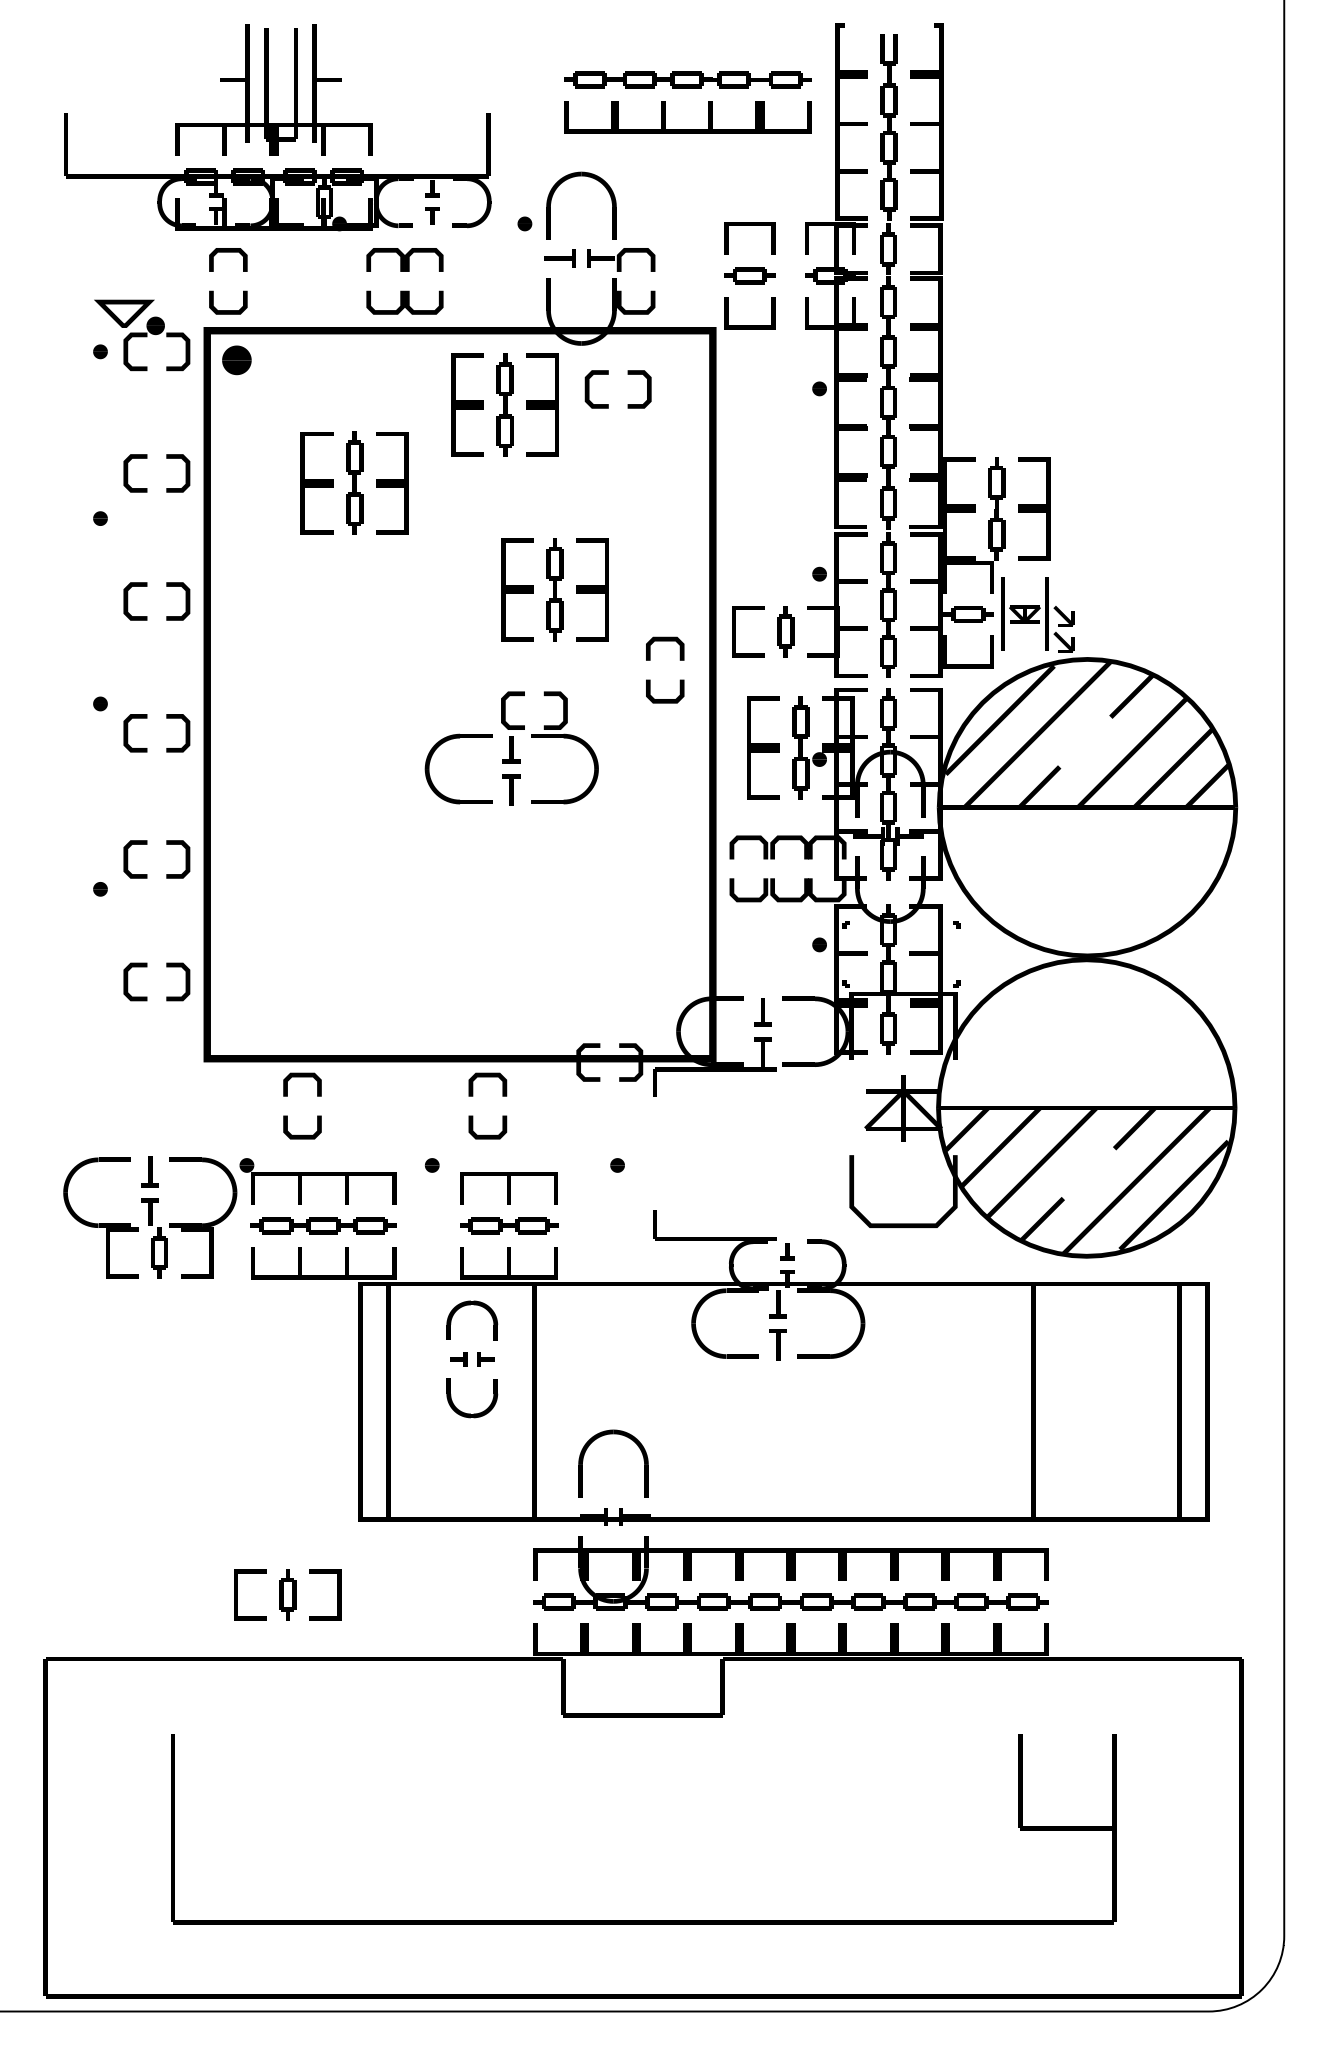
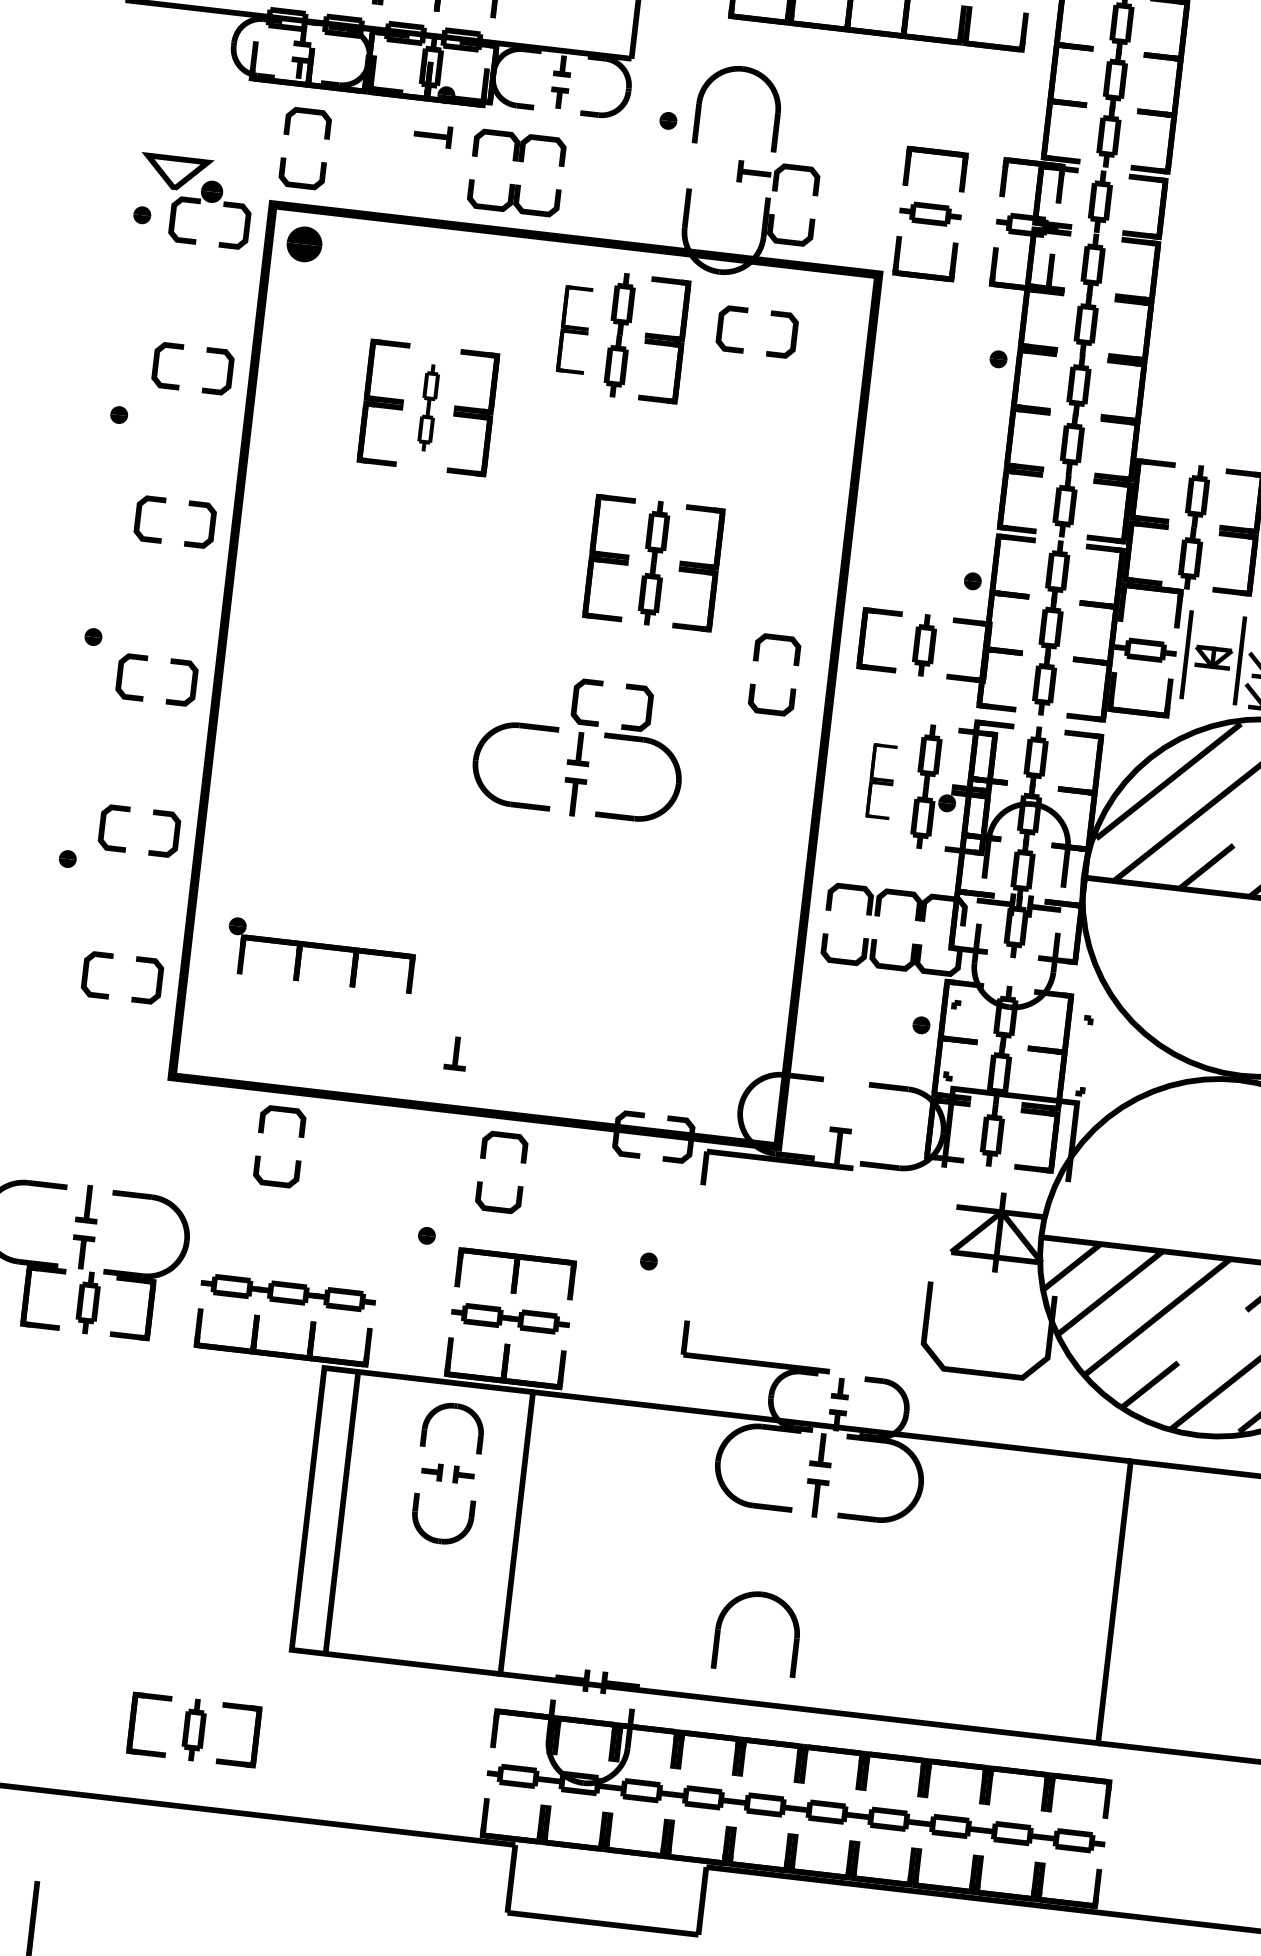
part: (559, 258) -> (431, 135), moved
part: (467, 404) -> (574, 329), size x0.7
part: (354, 482) -> (428, 406), size x0.7
part: (763, 747) -> (881, 781), size x0.6
part: (762, 1012) -> (455, 1053), moved
part: (317, 1181) -> (320, 955), moved
part: (606, 1435) -> (753, 1597), moved

